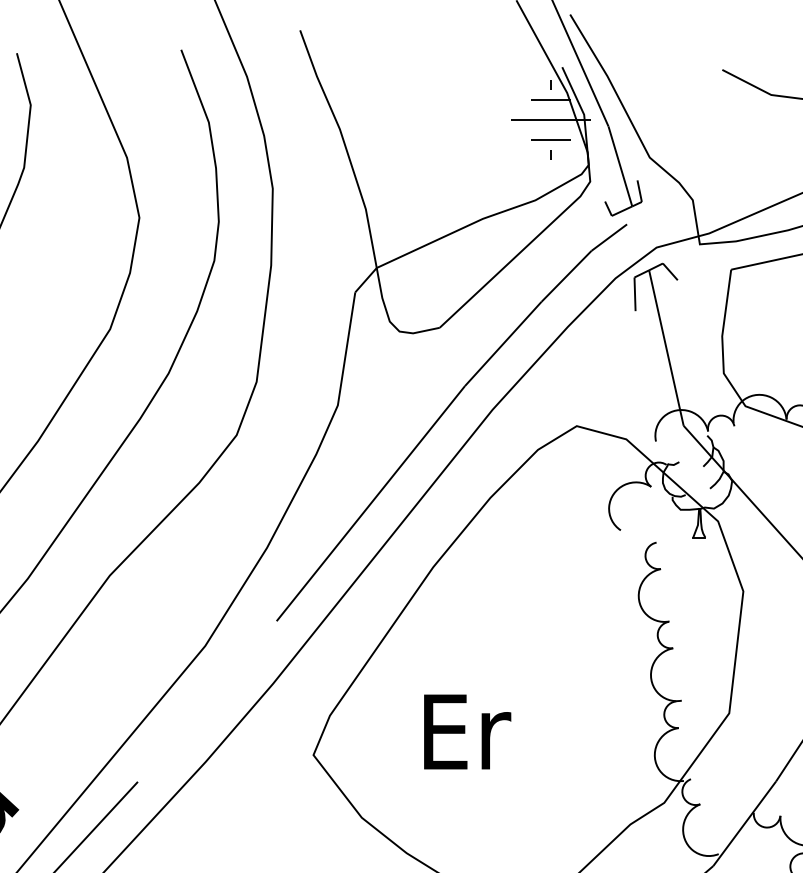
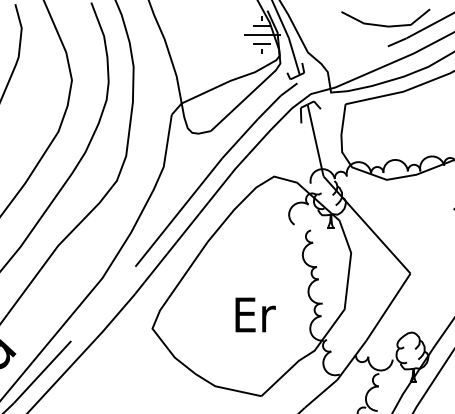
text: (467, 730) -> (255, 314), moved

